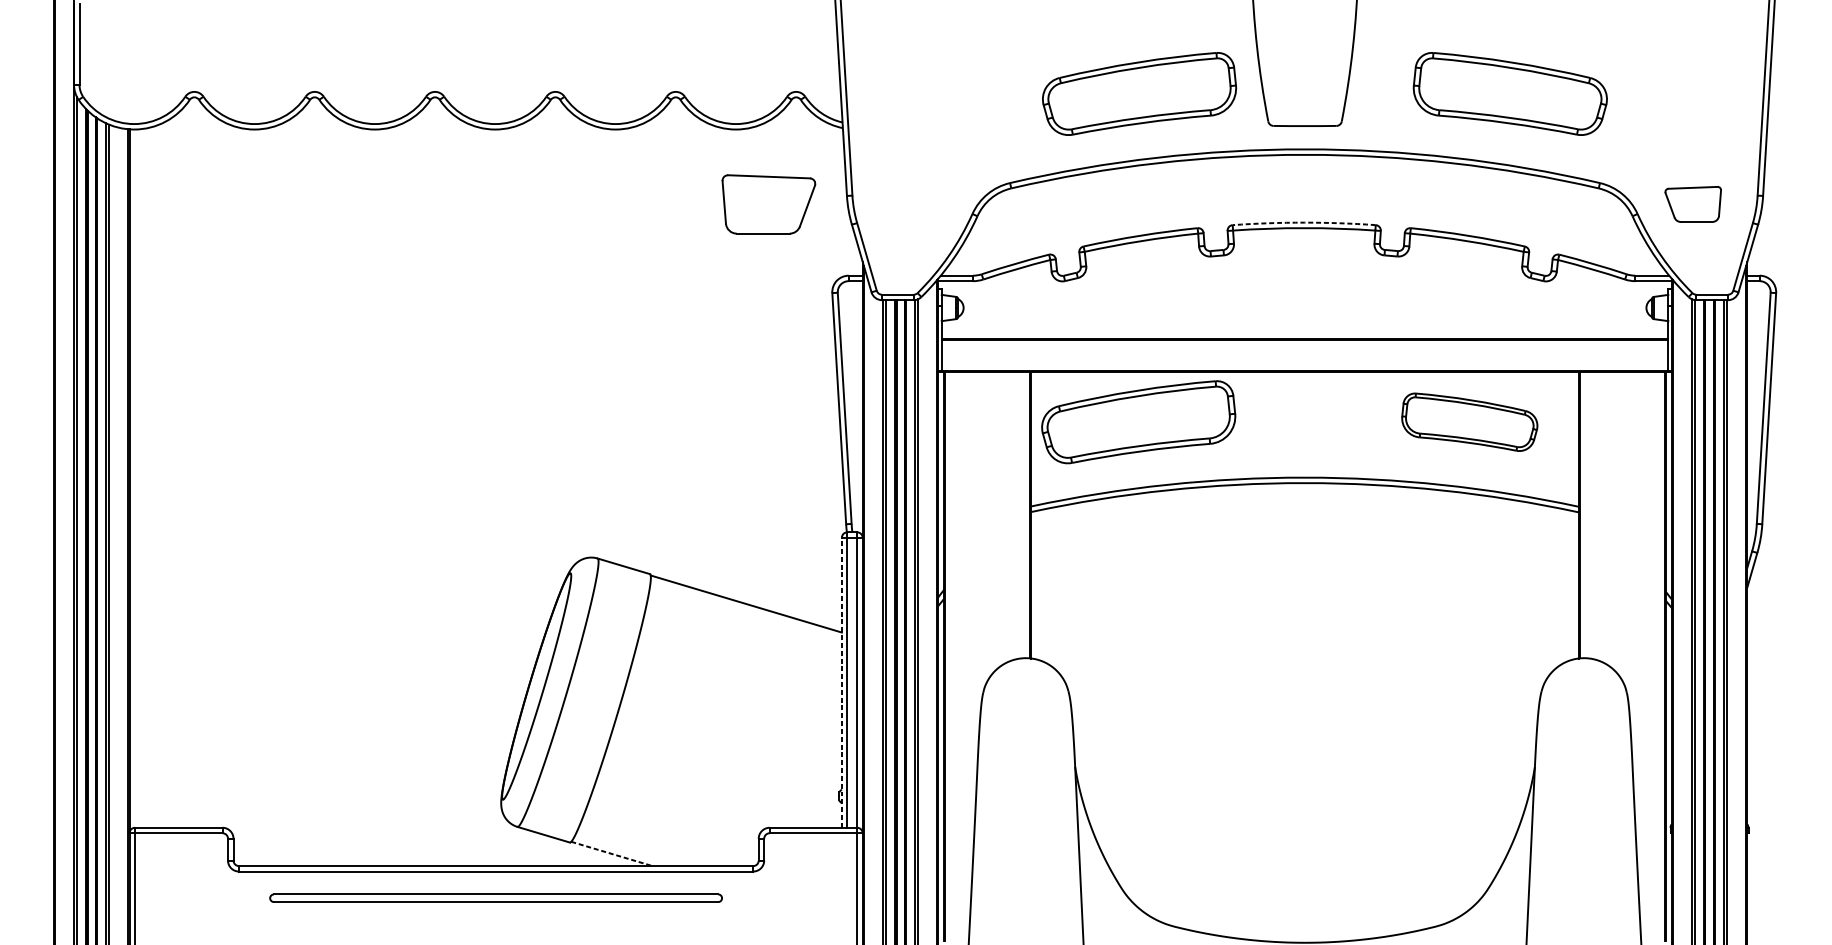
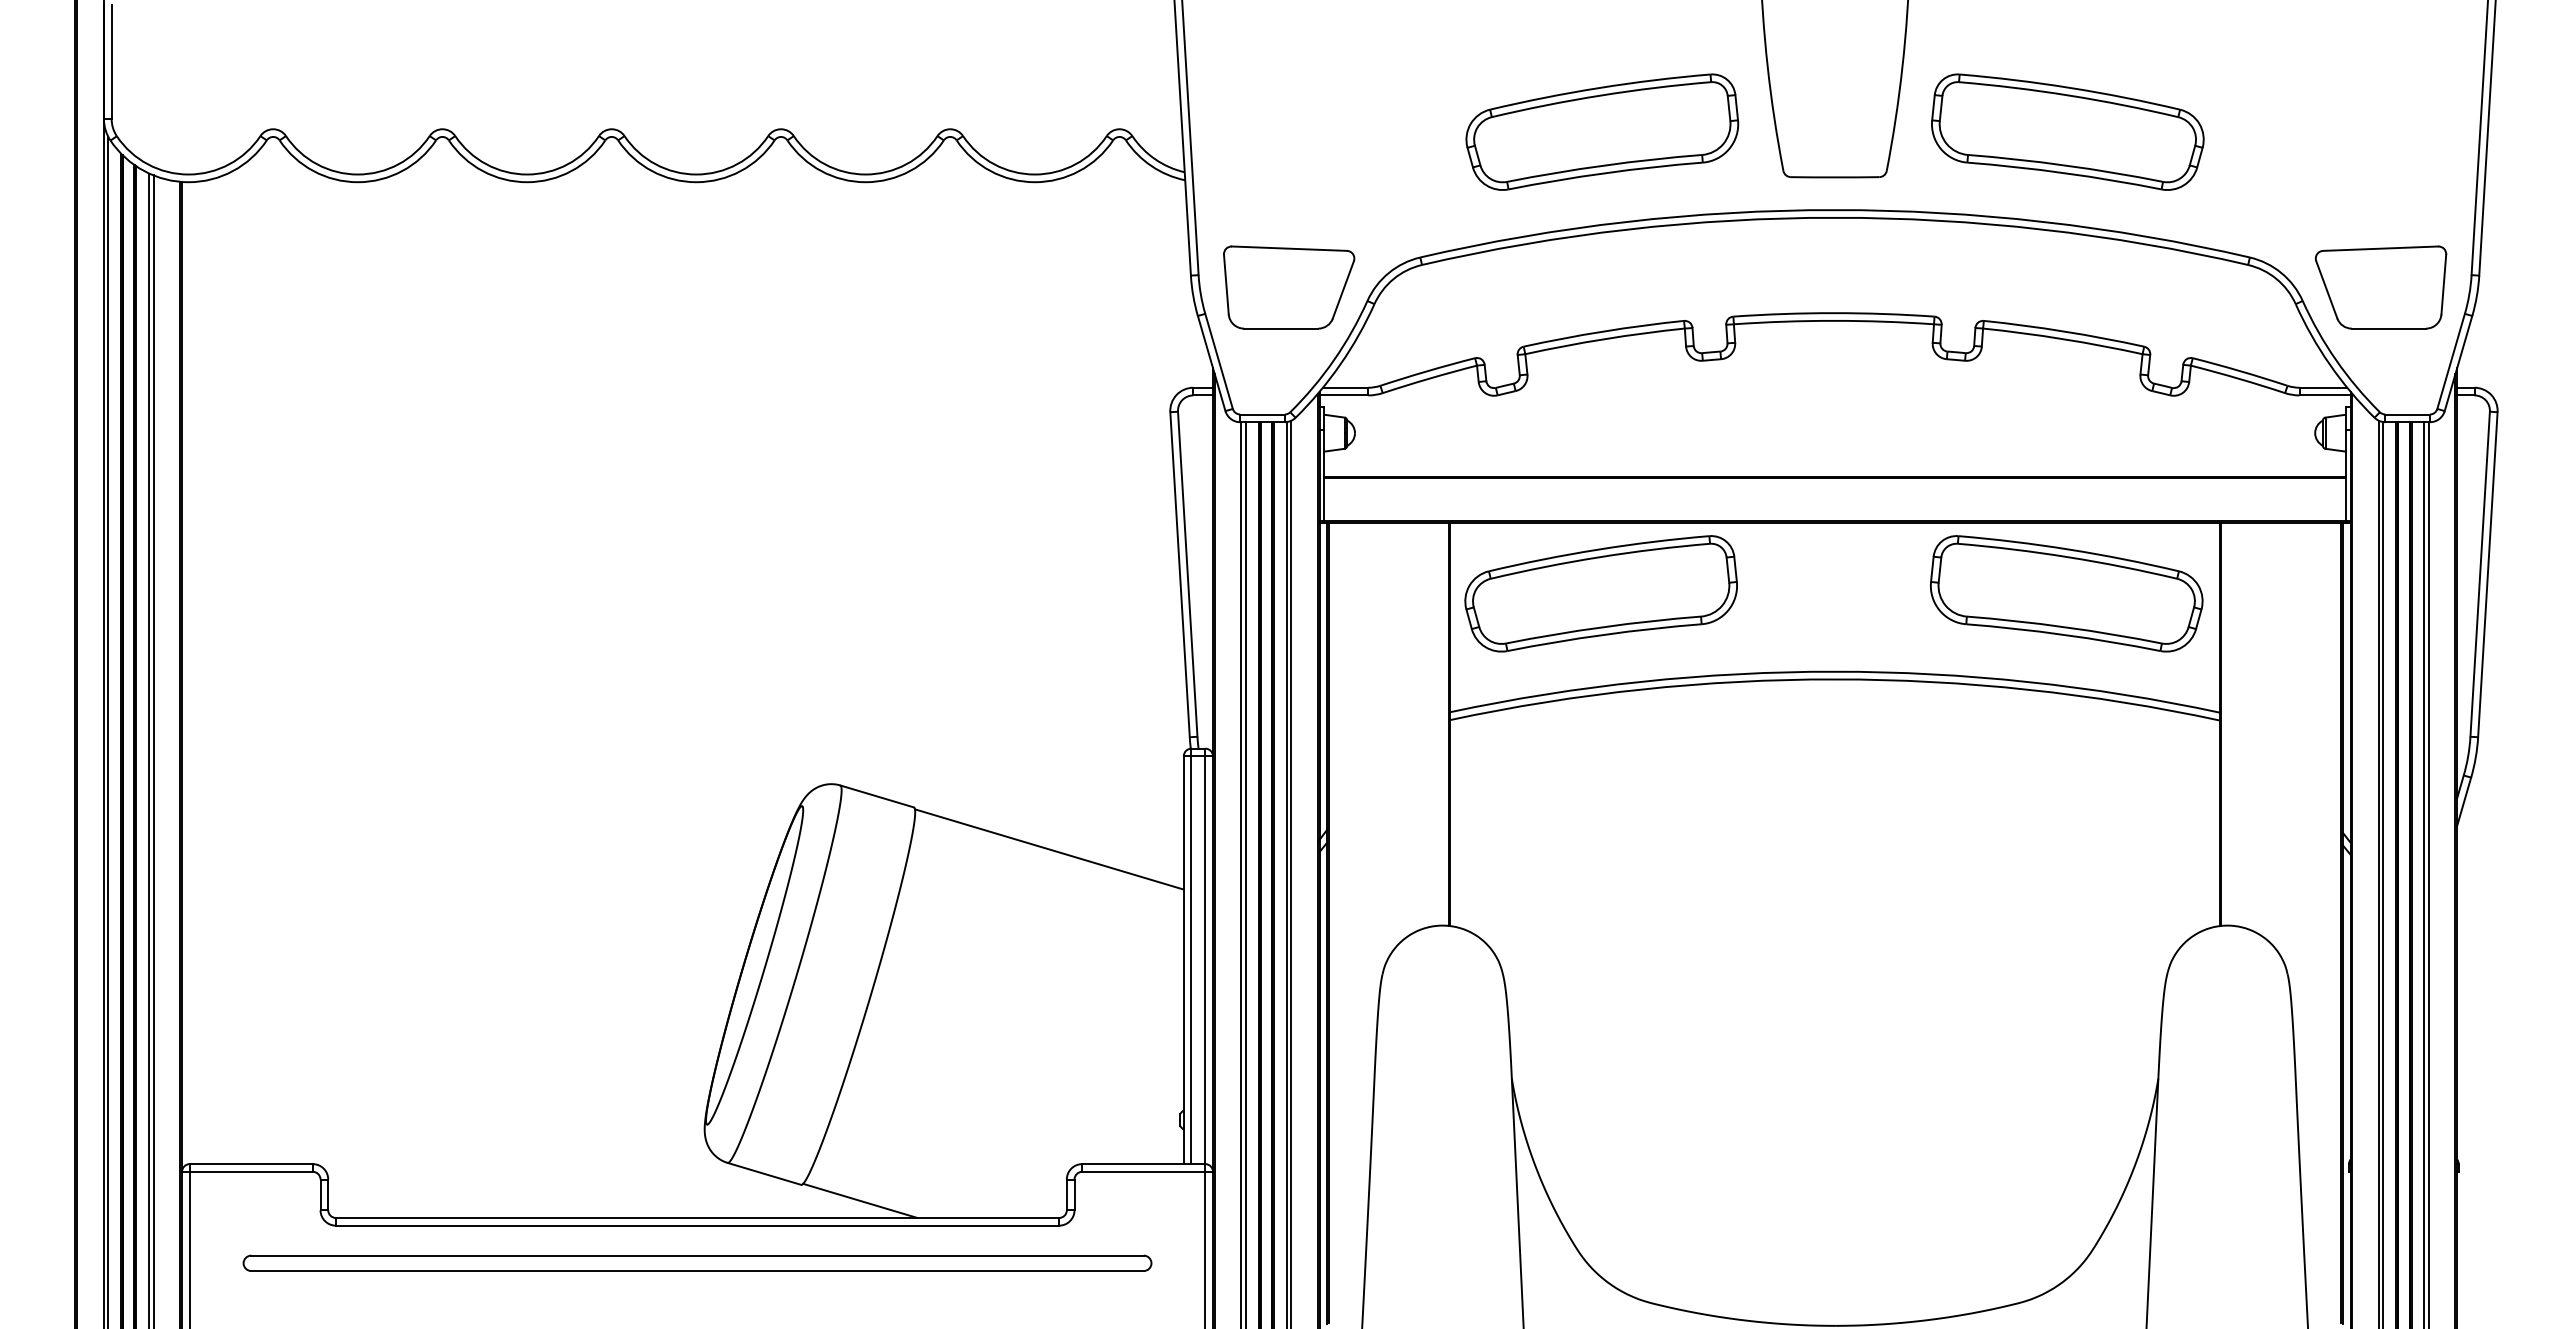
part: (1510, 93) -> (2067, 131), moved
part: (769, 204) -> (1289, 287), moved
part: (1692, 204) -> (2380, 287), size x1.67
arc: (1303, 222) -> (1833, 313), dashed -> solid
part: (1469, 422) -> (2066, 593), size x1.43
line: (841, 682) -> (1183, 960), dashed -> solid
line: (612, 853) -> (860, 1200), dashed -> solid
part: (496, 897) -> (697, 1262), size x1.43

